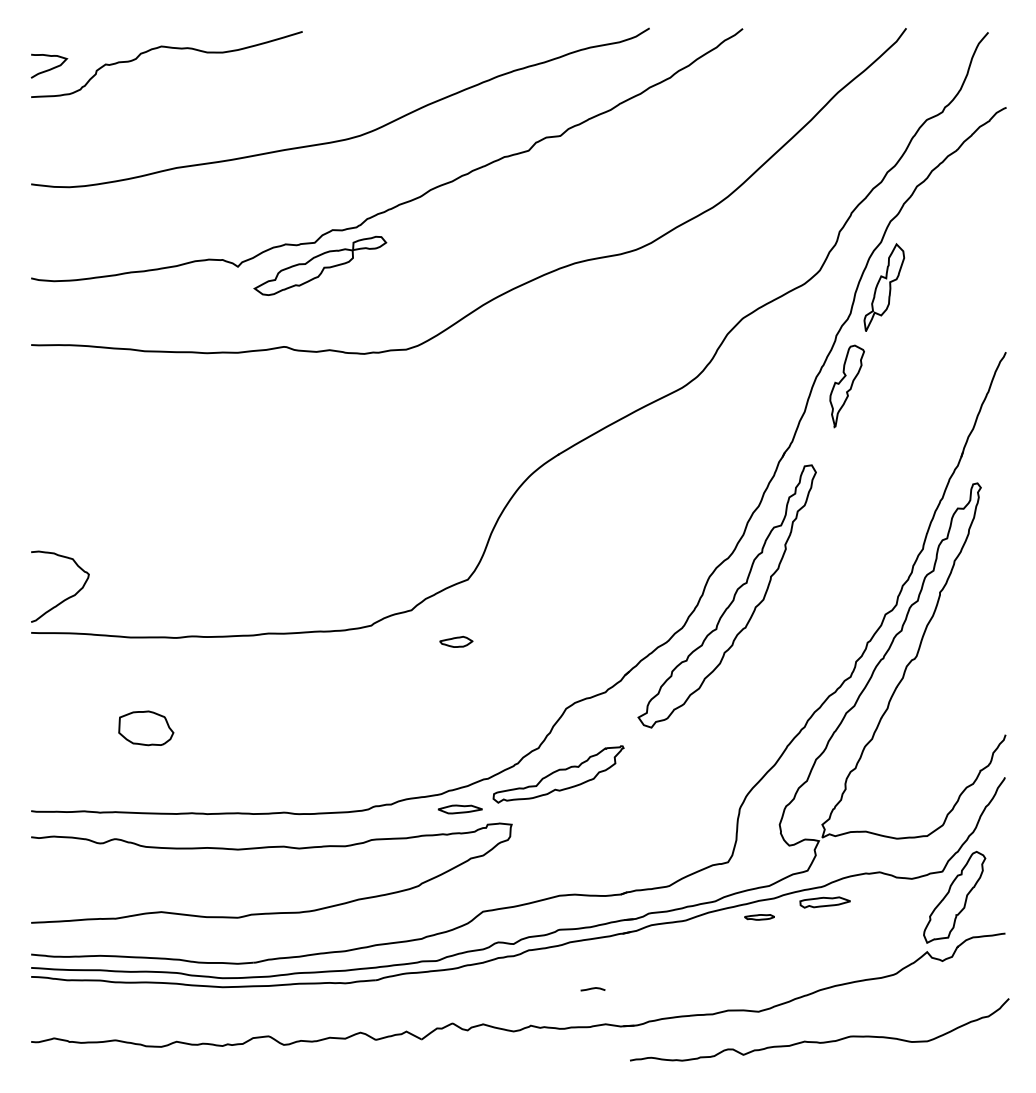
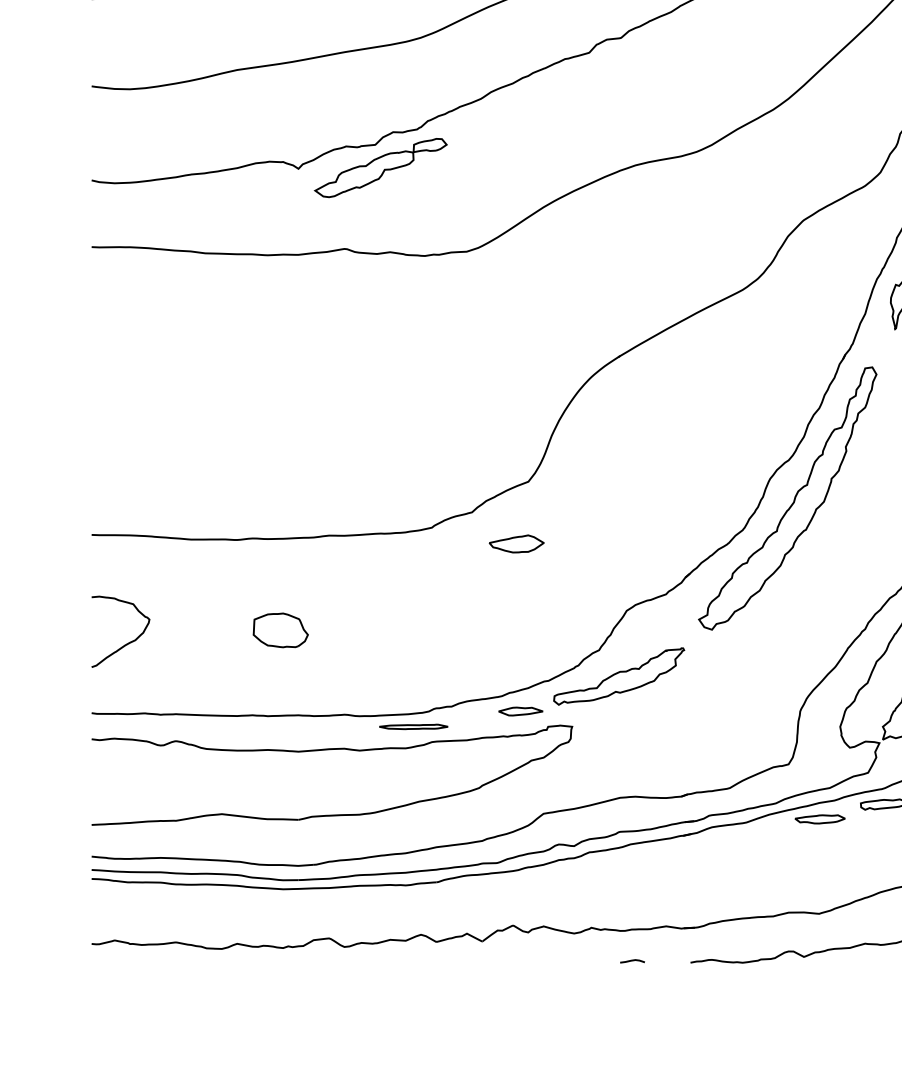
curve: (65, 598) -> (126, 643), moved
part: (456, 641) -> (517, 543), size x1.67
part: (146, 728) -> (281, 630), moved
part: (352, 824) -> (413, 726), added
part: (759, 917) -> (820, 819), size x1.67
curve: (592, 989) -> (632, 961), moved

